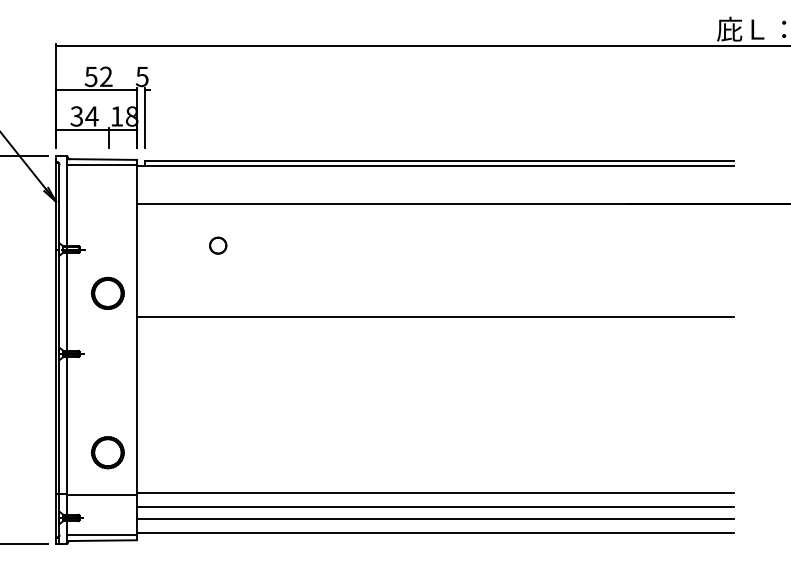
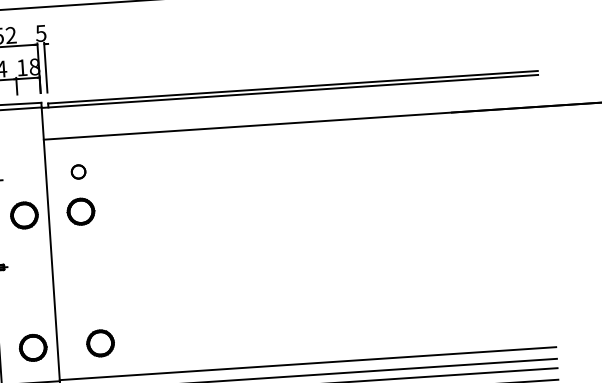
part: (218, 245) -> (78, 171), moved
part: (175, 292) -> (80, 210), added
line: (435, 317) -> (298, 217), removed
part: (188, 452) -> (100, 343), added

